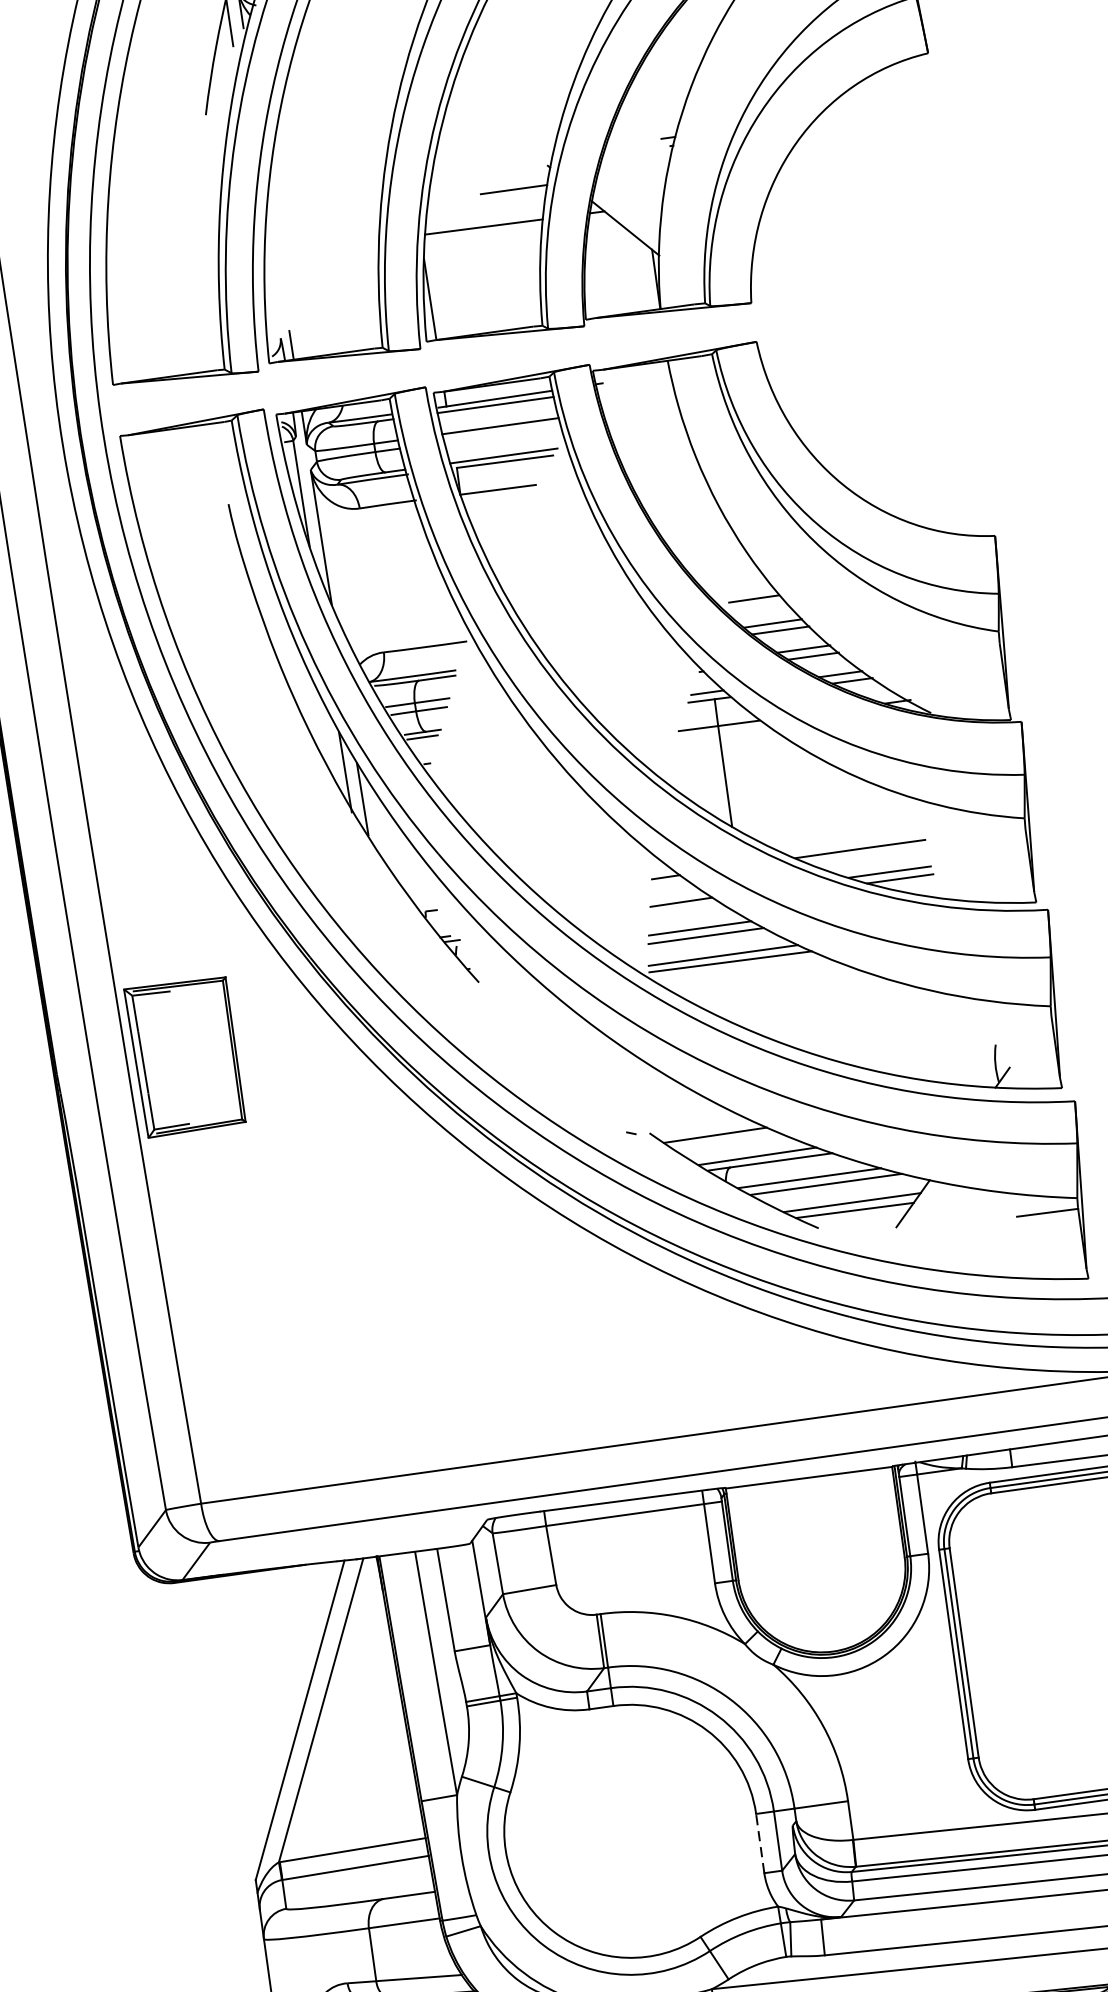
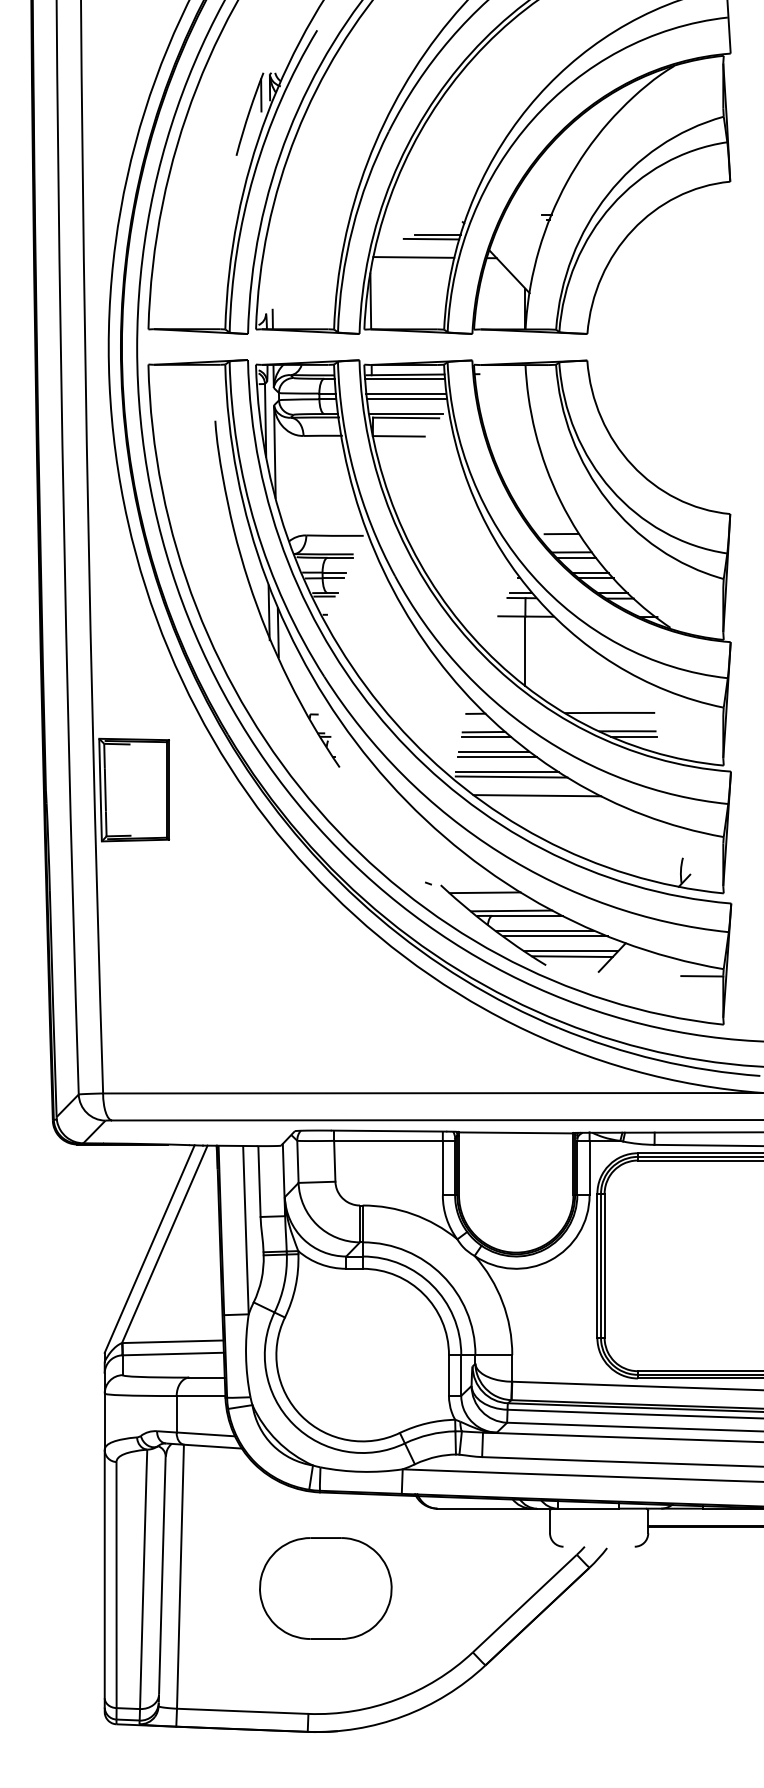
line: (505, 195) -> (431, 238), added
line: (501, 434) -> (406, 399), added
line: (685, 908) -> (486, 736), added
line: (771, 983) -> (537, 795), added
line: (759, 1843) -> (448, 1375), dashed -> solid

